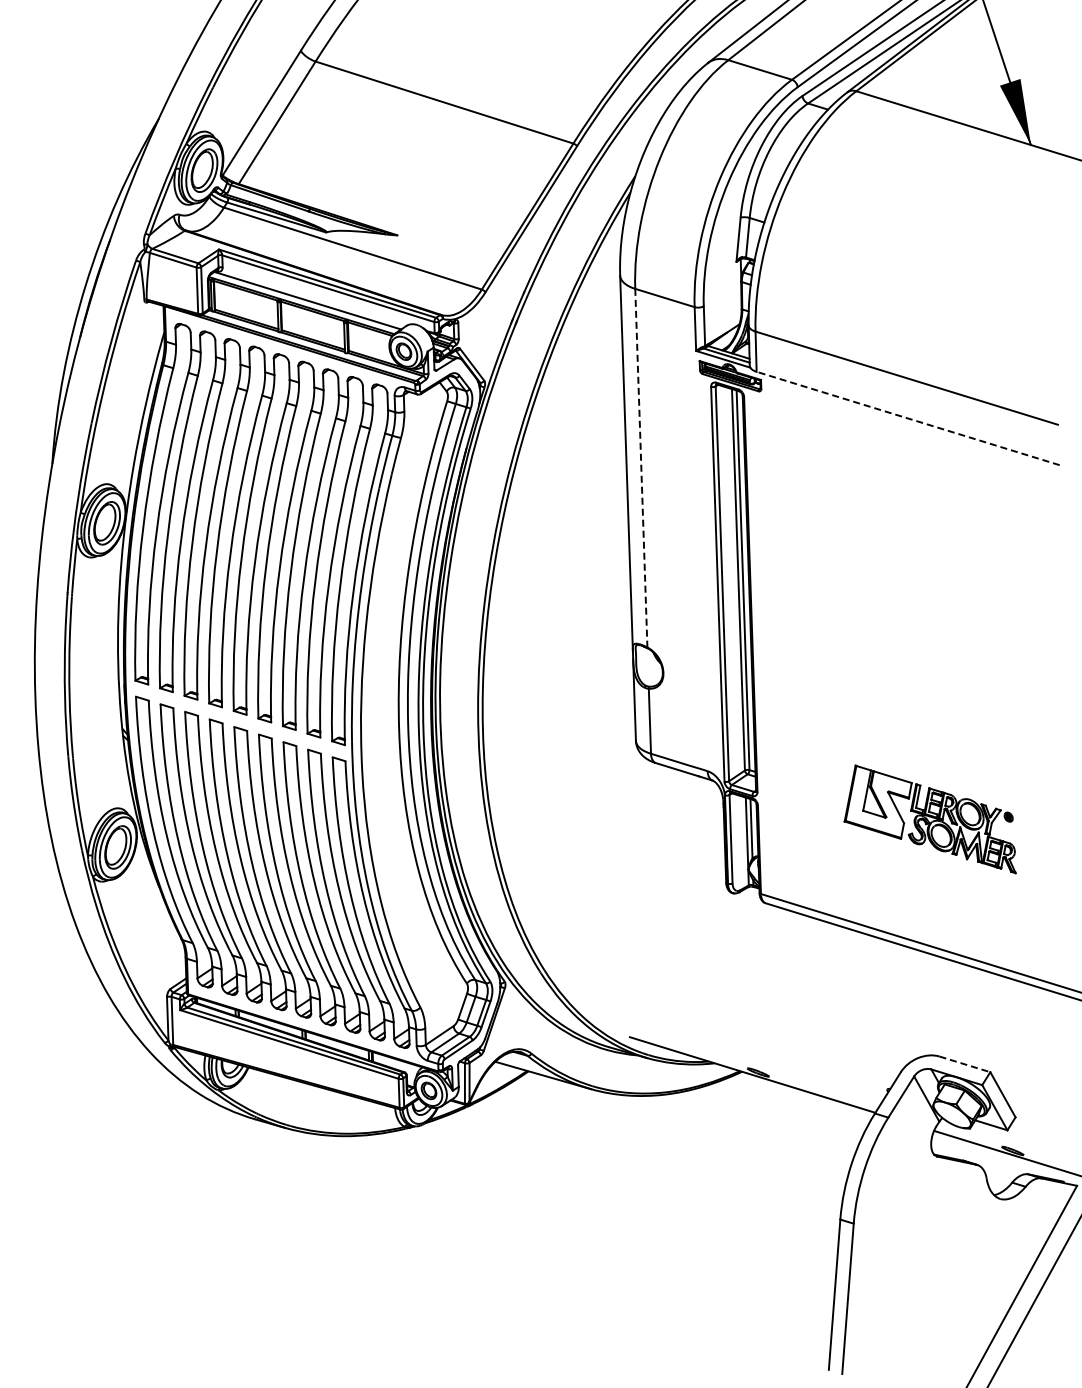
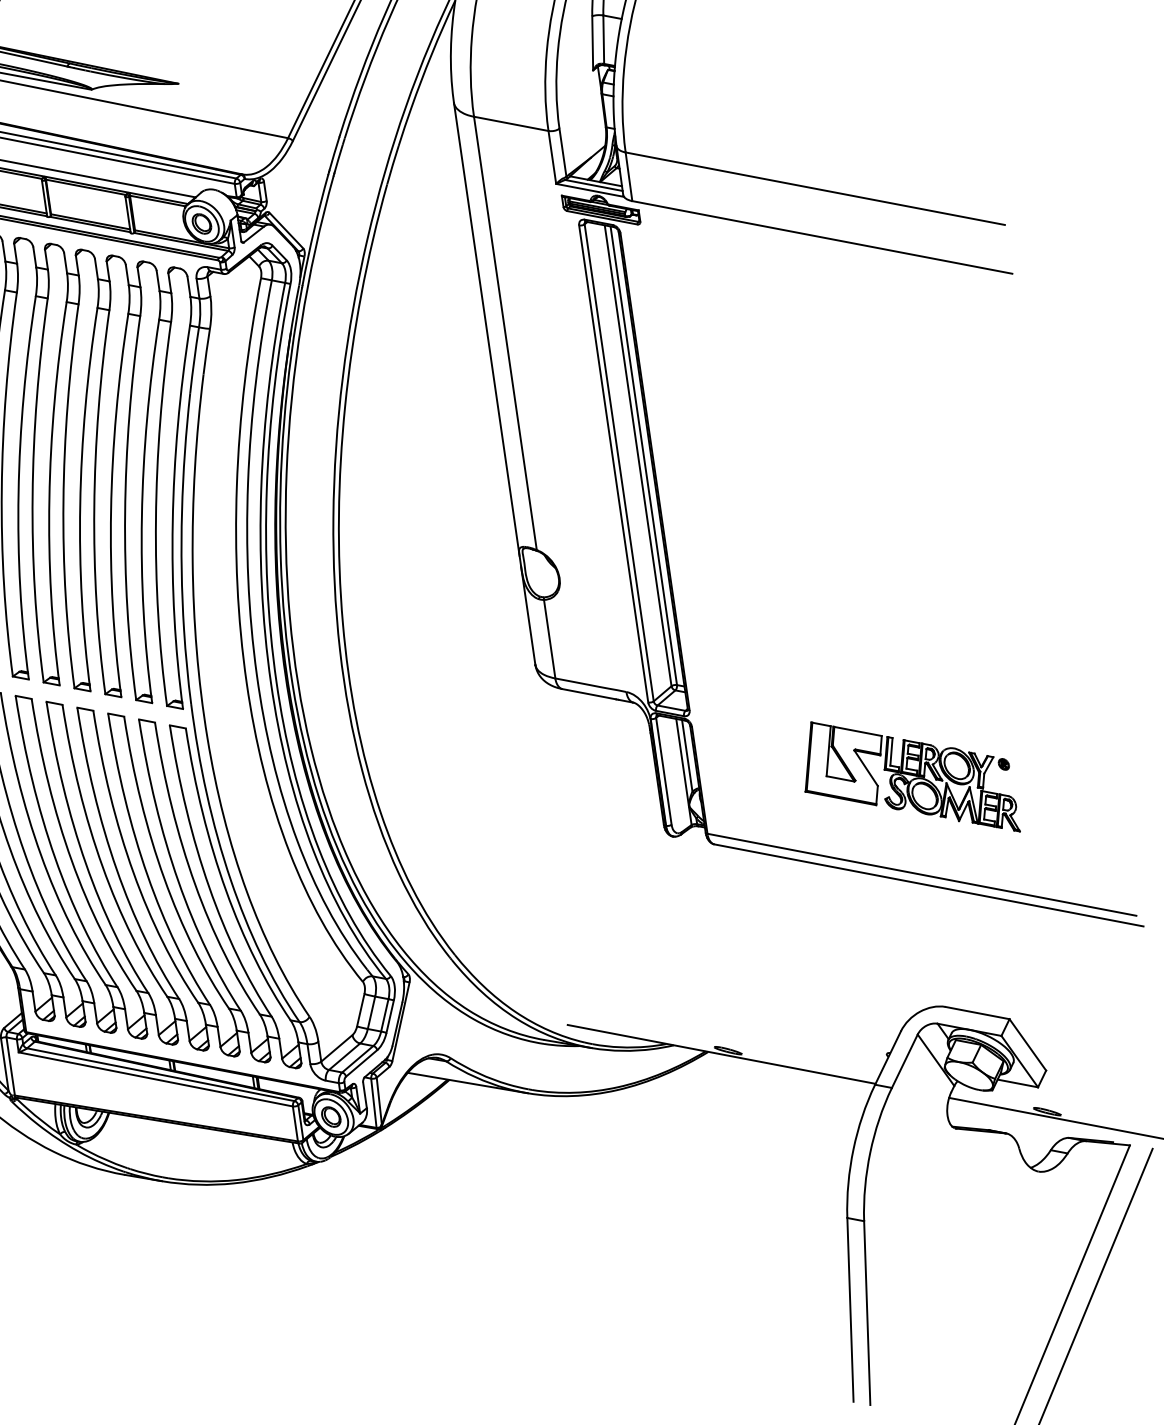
line: (908, 418) -> (822, 237), dashed -> solid
line: (641, 468) -> (505, 333), dashed -> solid
part: (929, 819) -> (908, 777), moved
line: (964, 1064) -> (977, 1013), dashed -> solid

